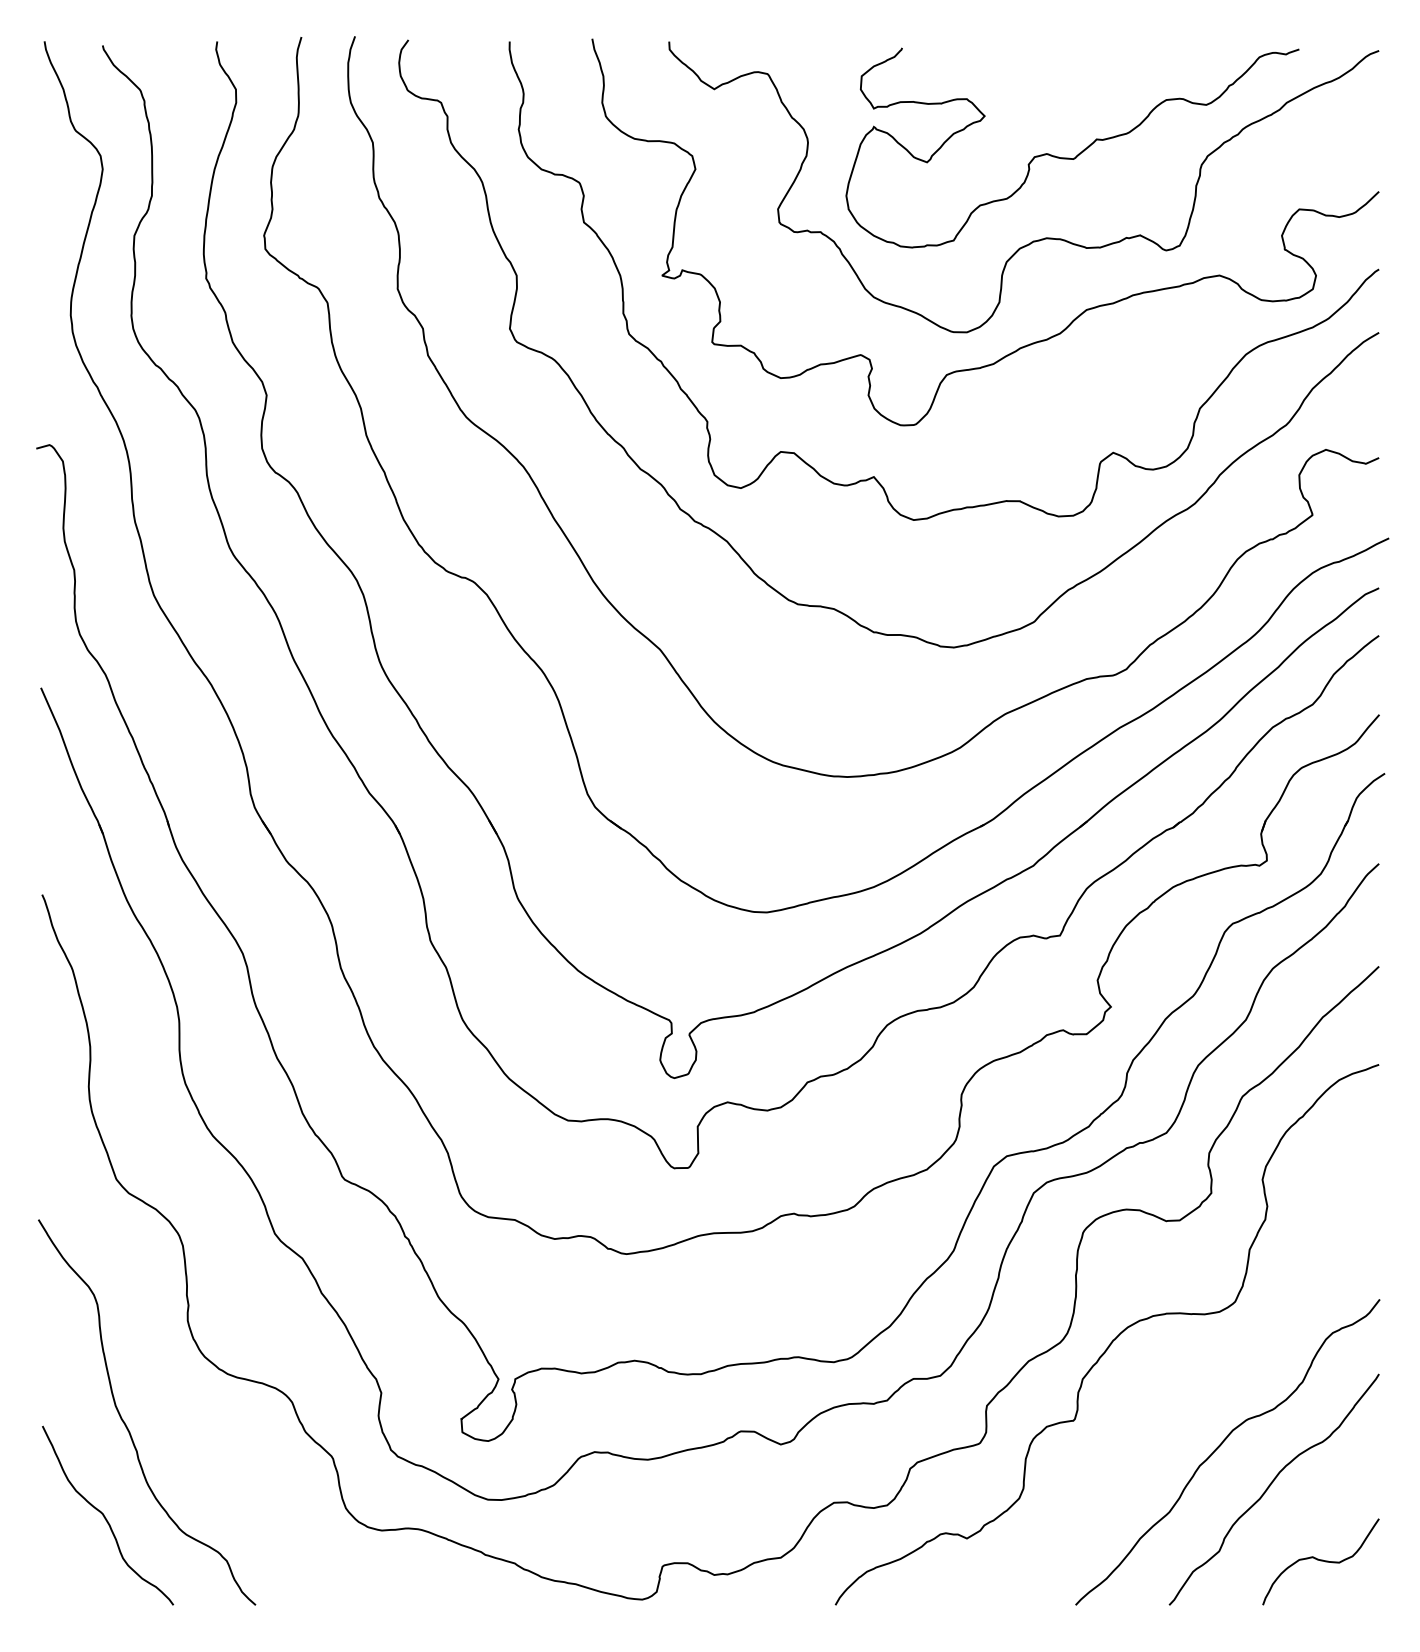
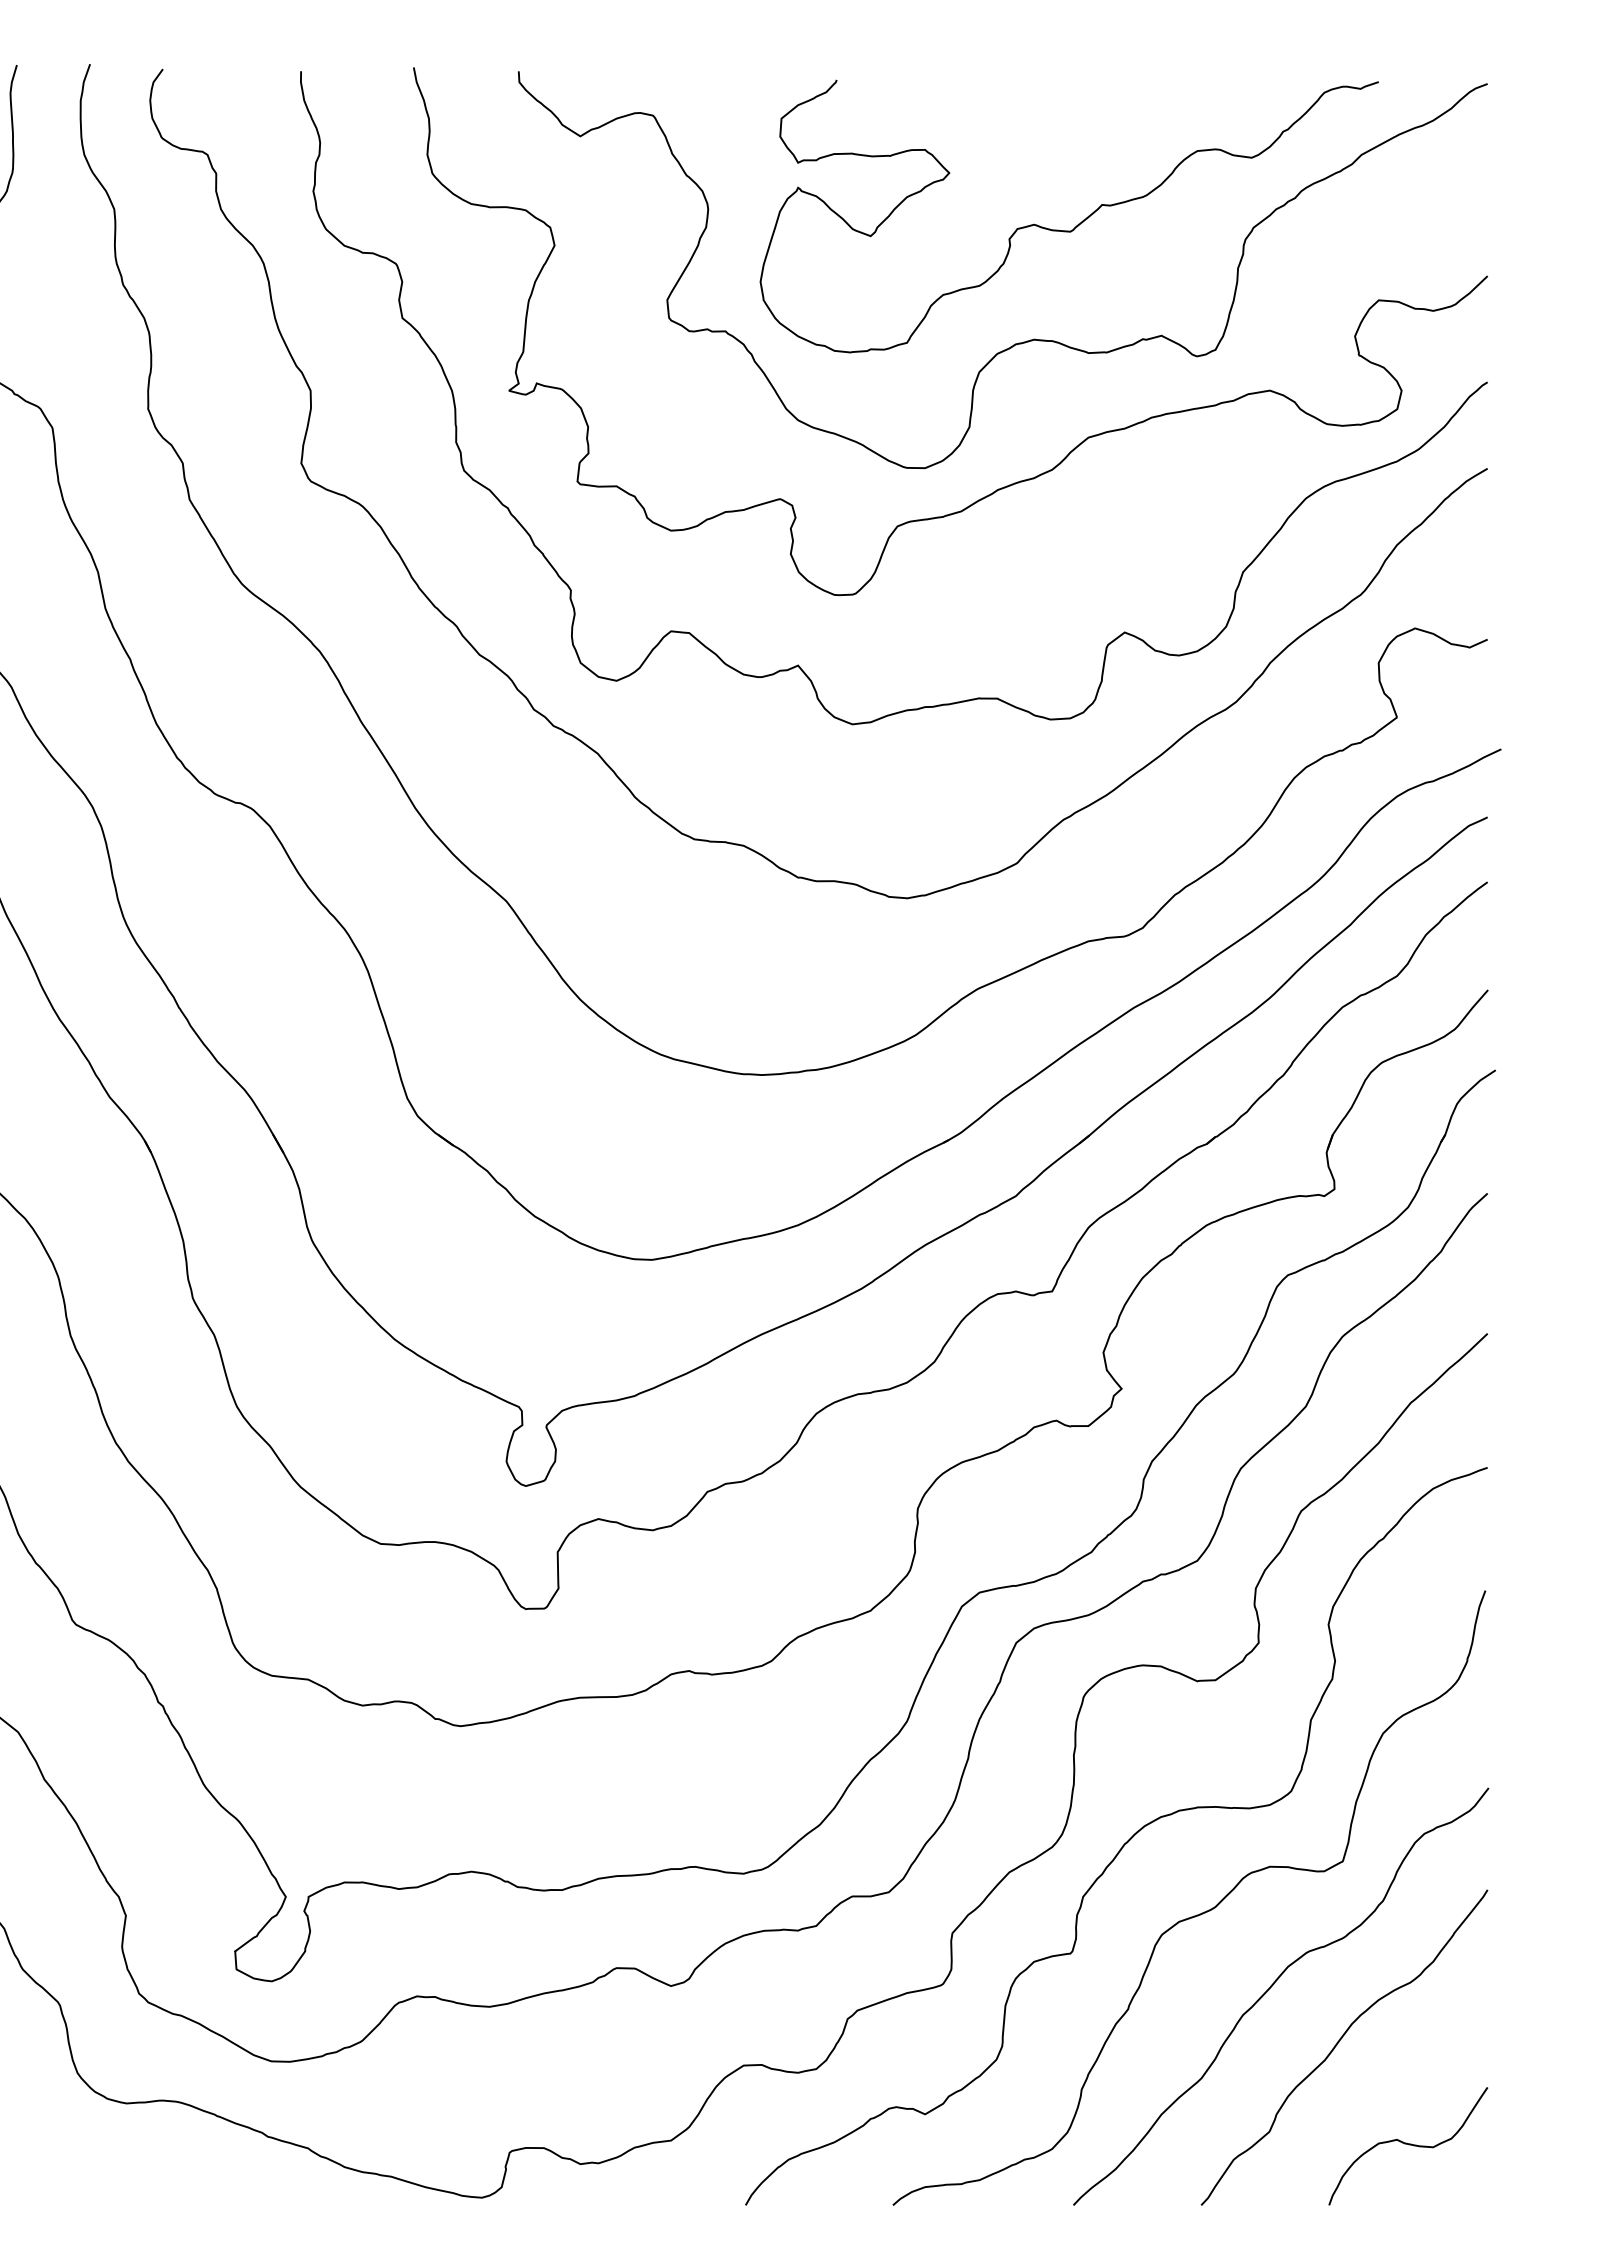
curve: (1166, 1391) -> (1197, 1913), added

